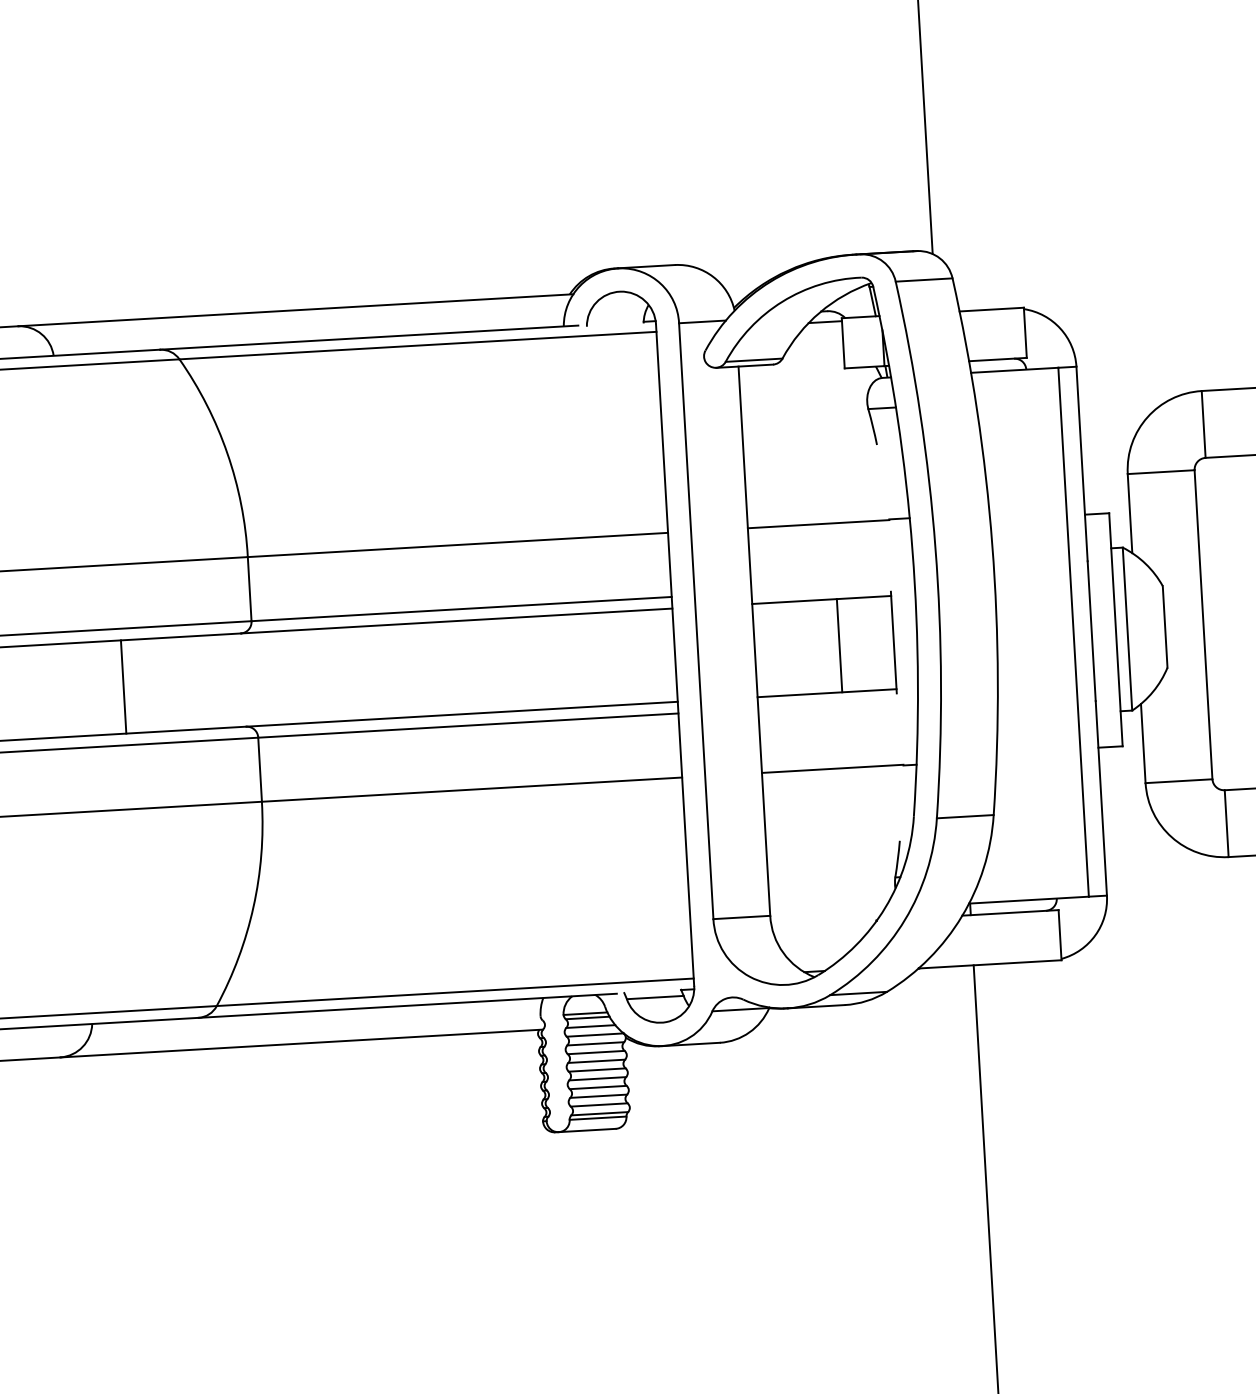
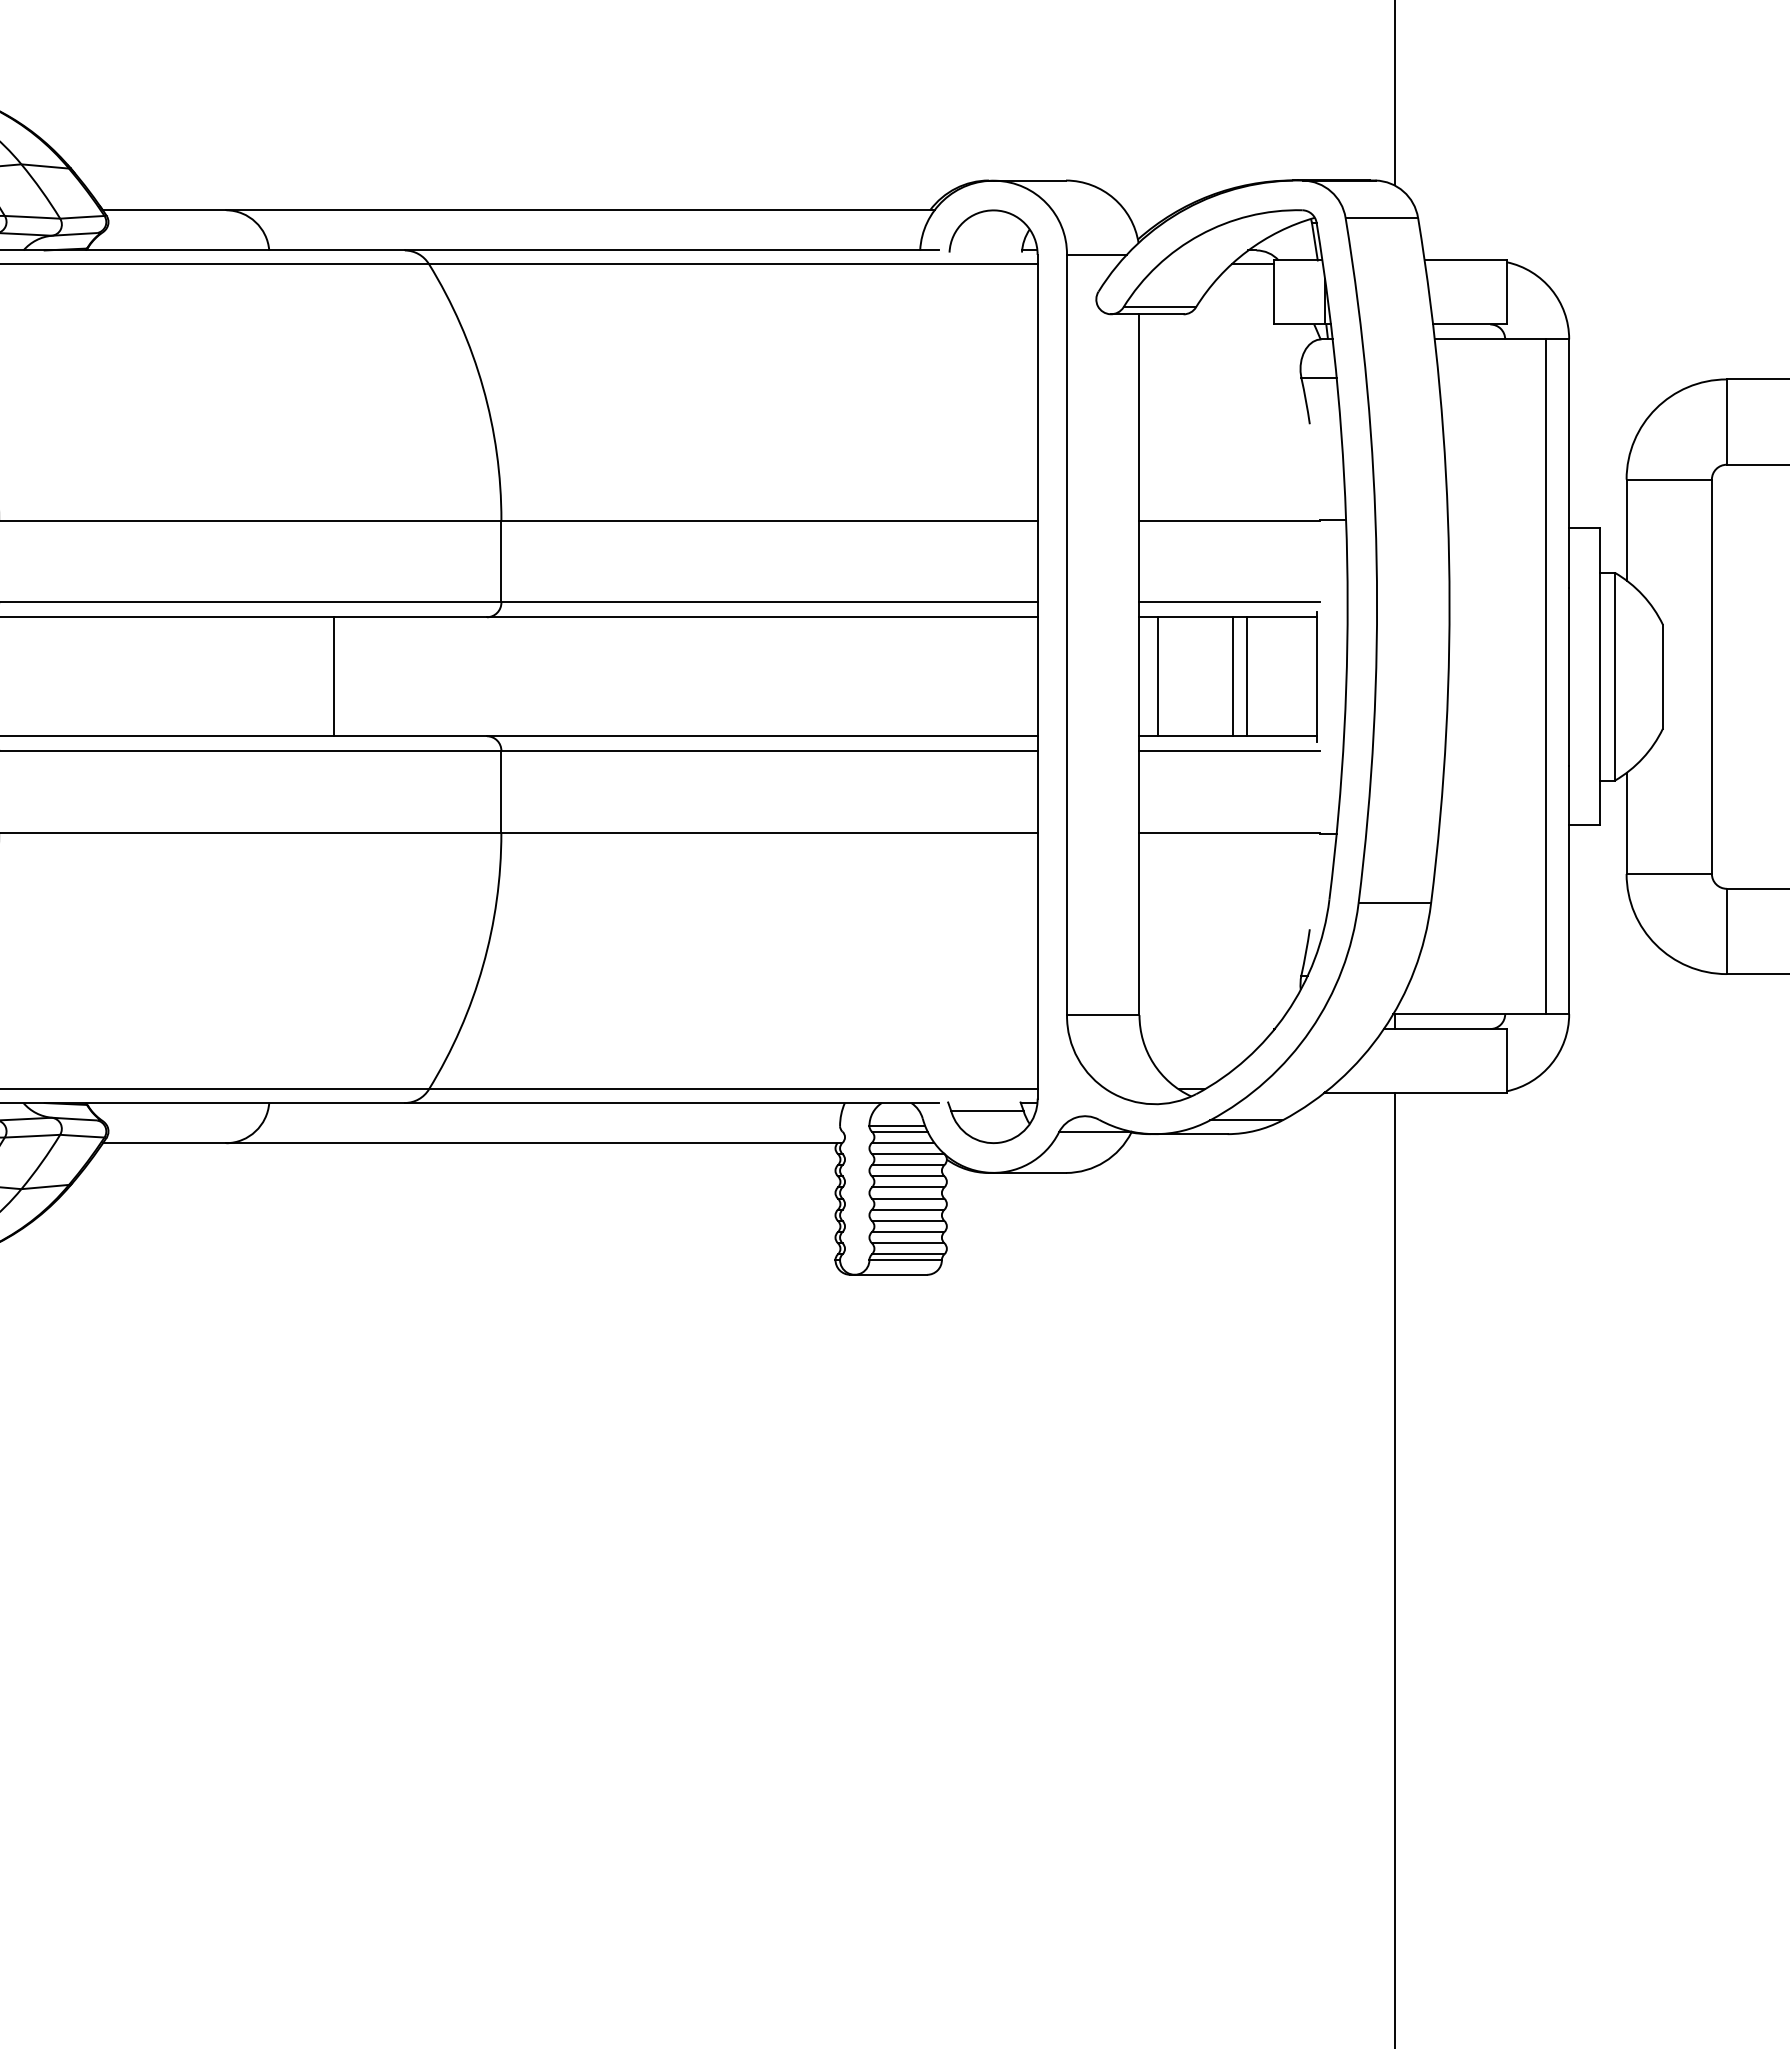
line: (822, 588) -> (1229, 602), added
line: (827, 646) -> (1232, 676), added
line: (769, 649) -> (1158, 676), added
line: (828, 705) -> (1229, 751), added

